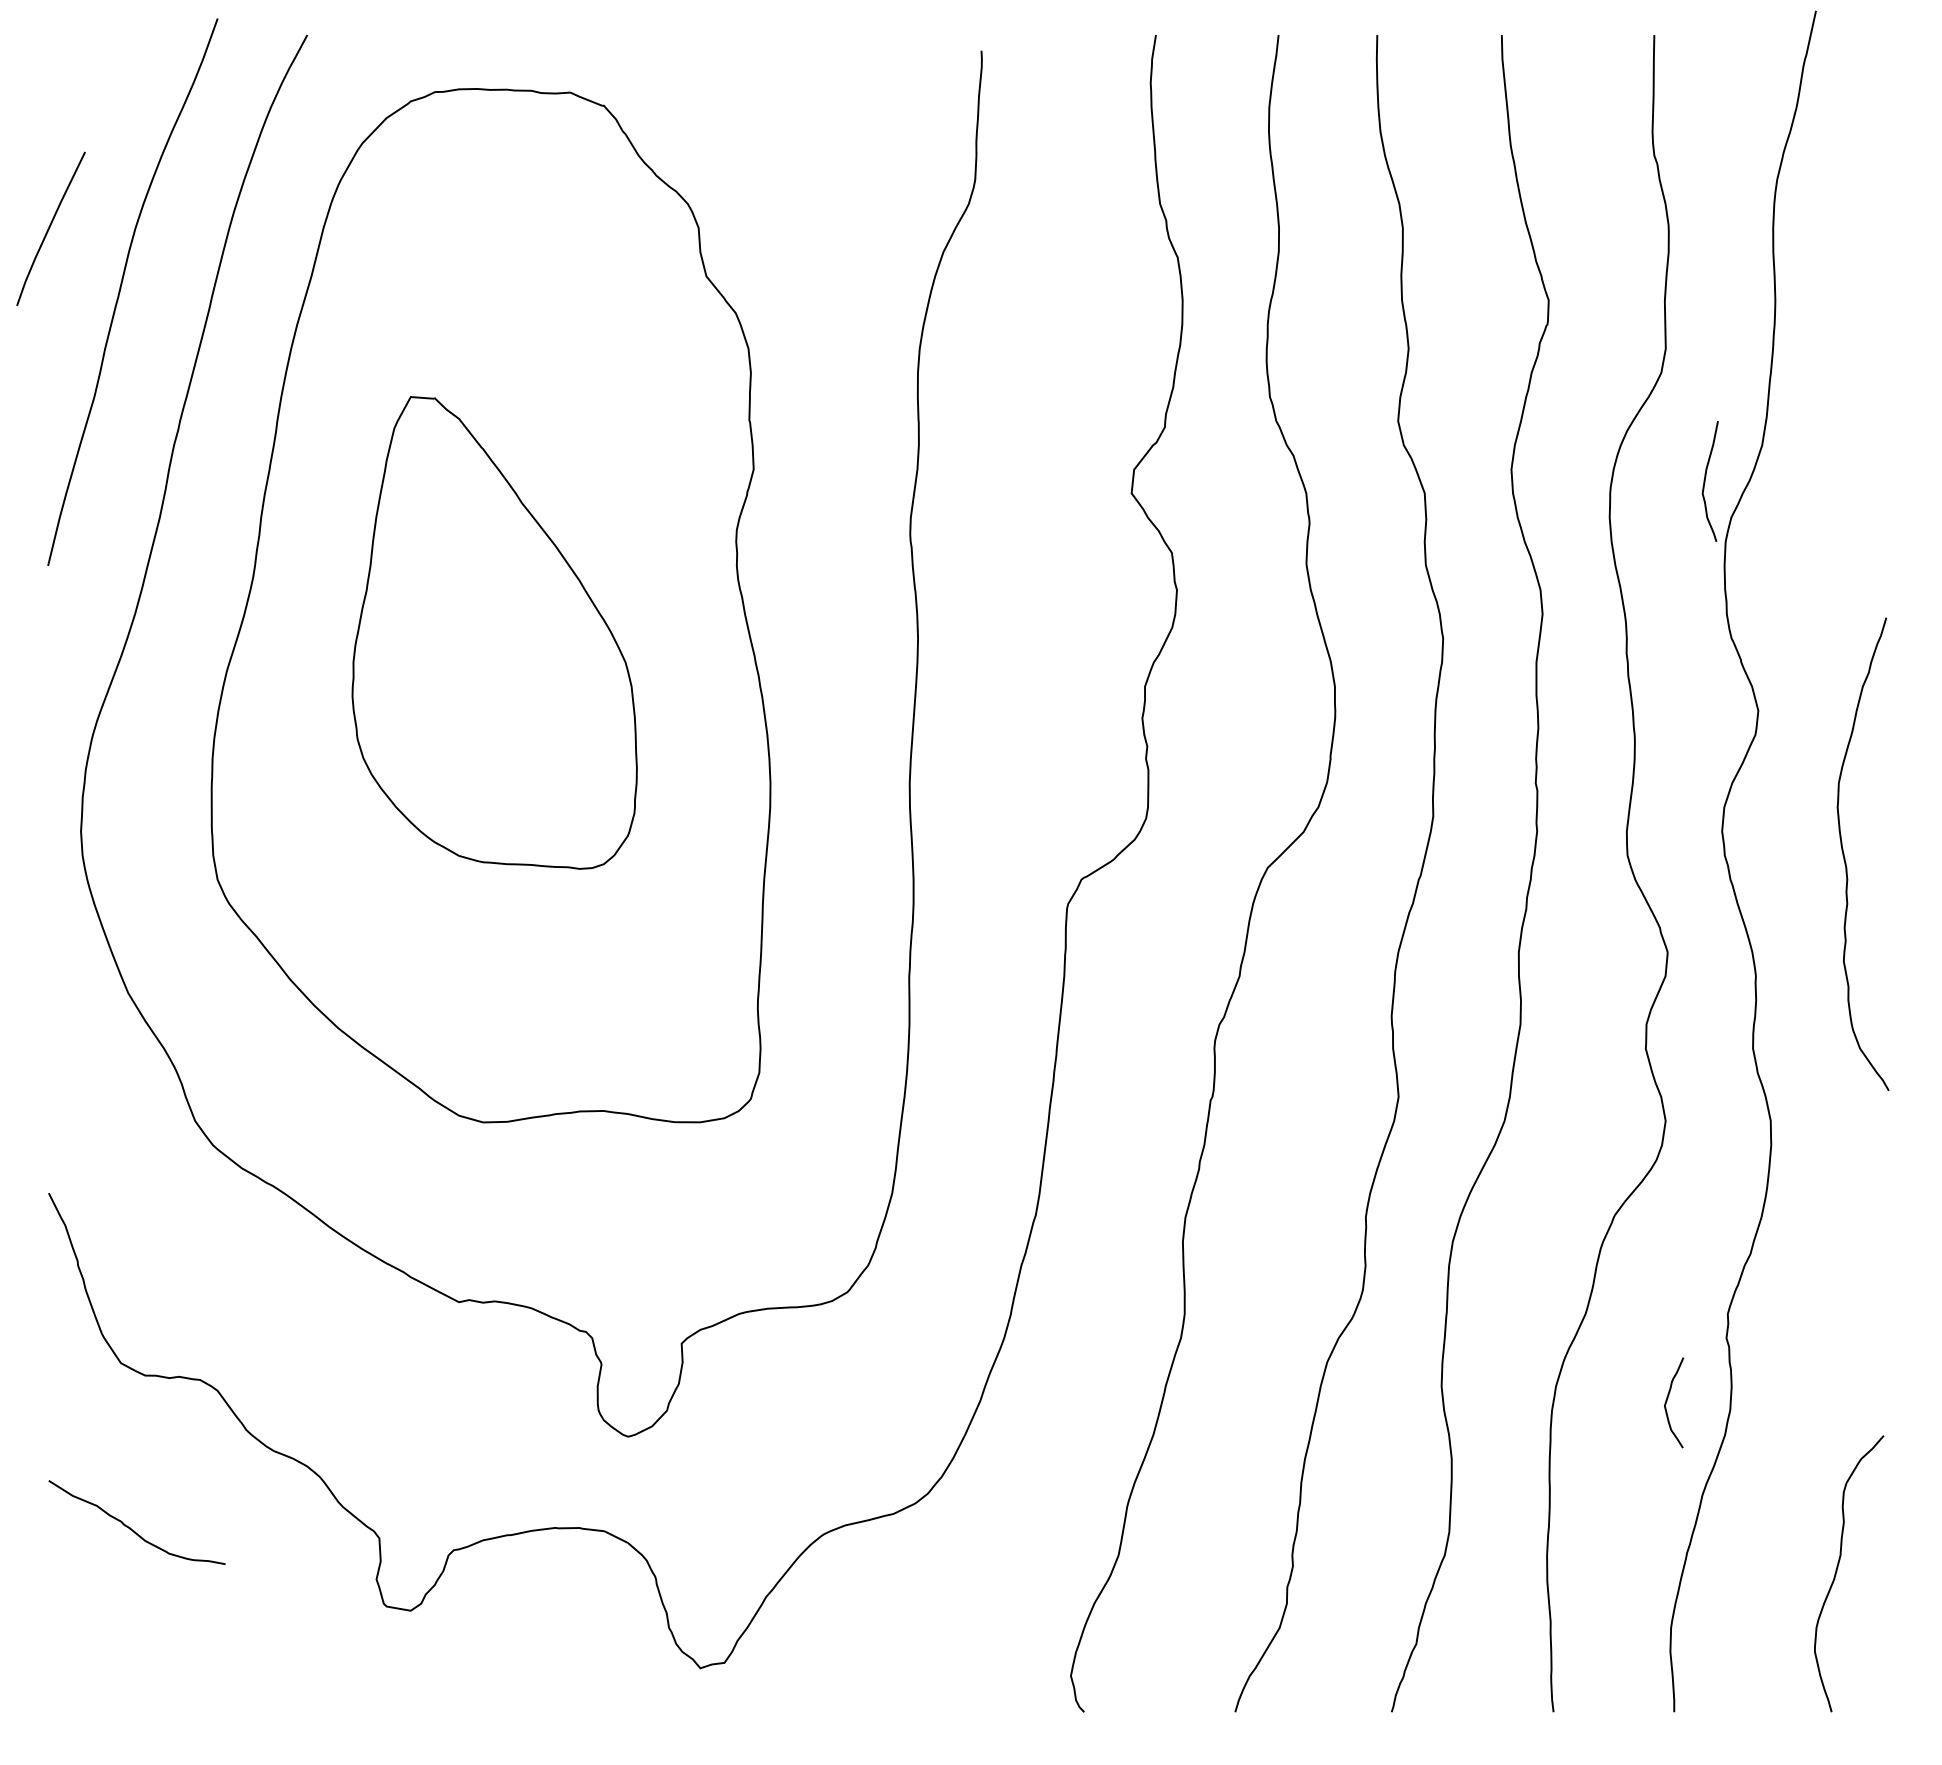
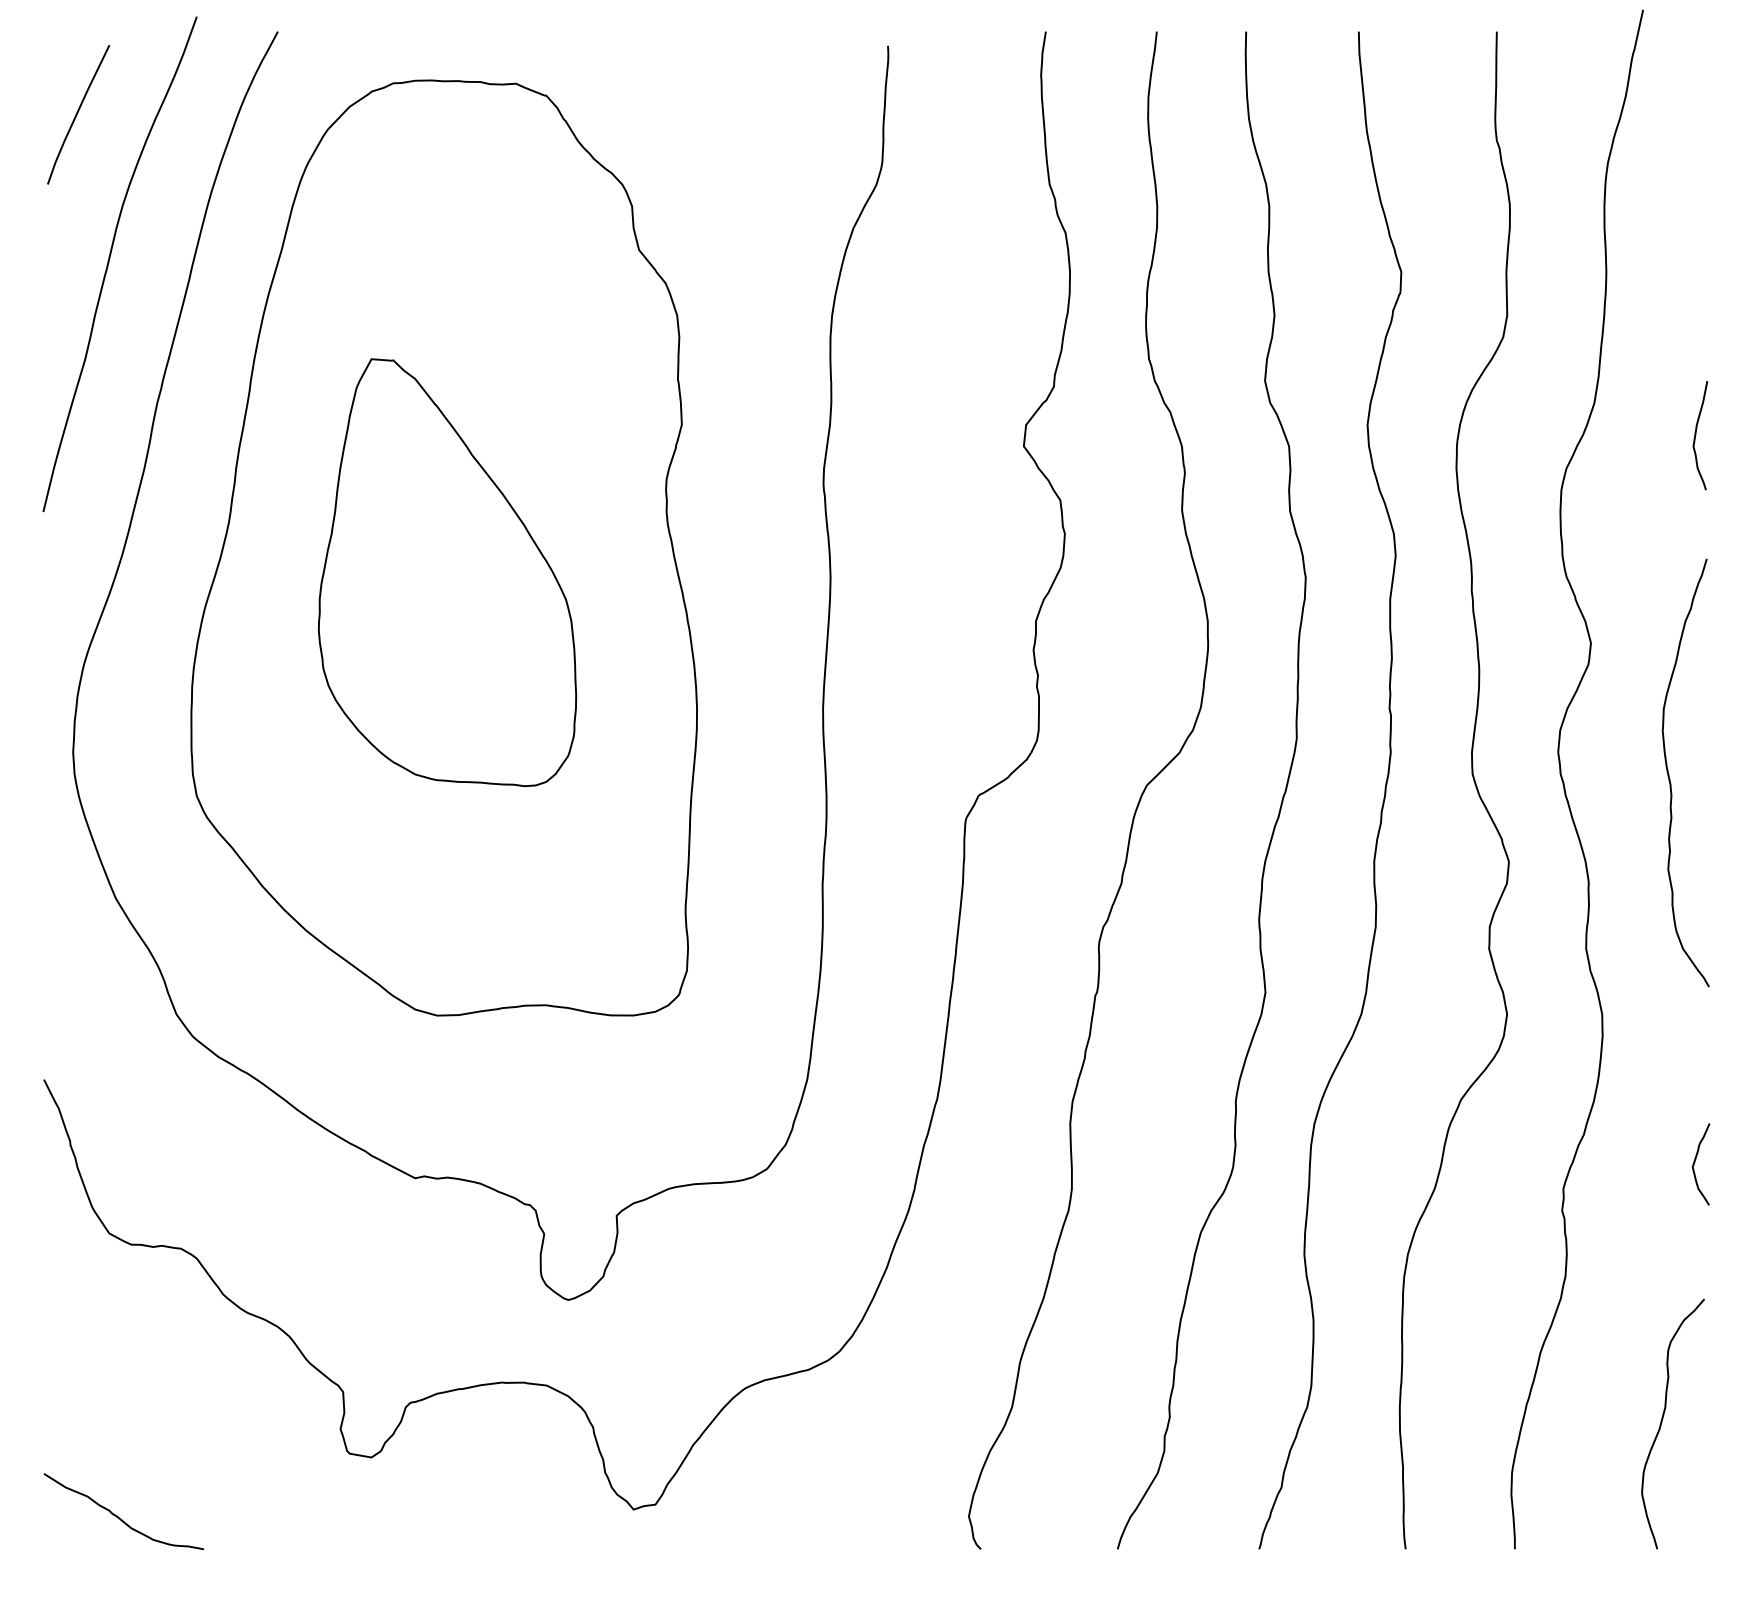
line: (50, 227) -> (78, 113), moved
curve: (1705, 481) -> (1696, 435), moved
curve: (1667, 1401) -> (1695, 1163), moved
curve: (130, 1527) -> (117, 1516), moved

